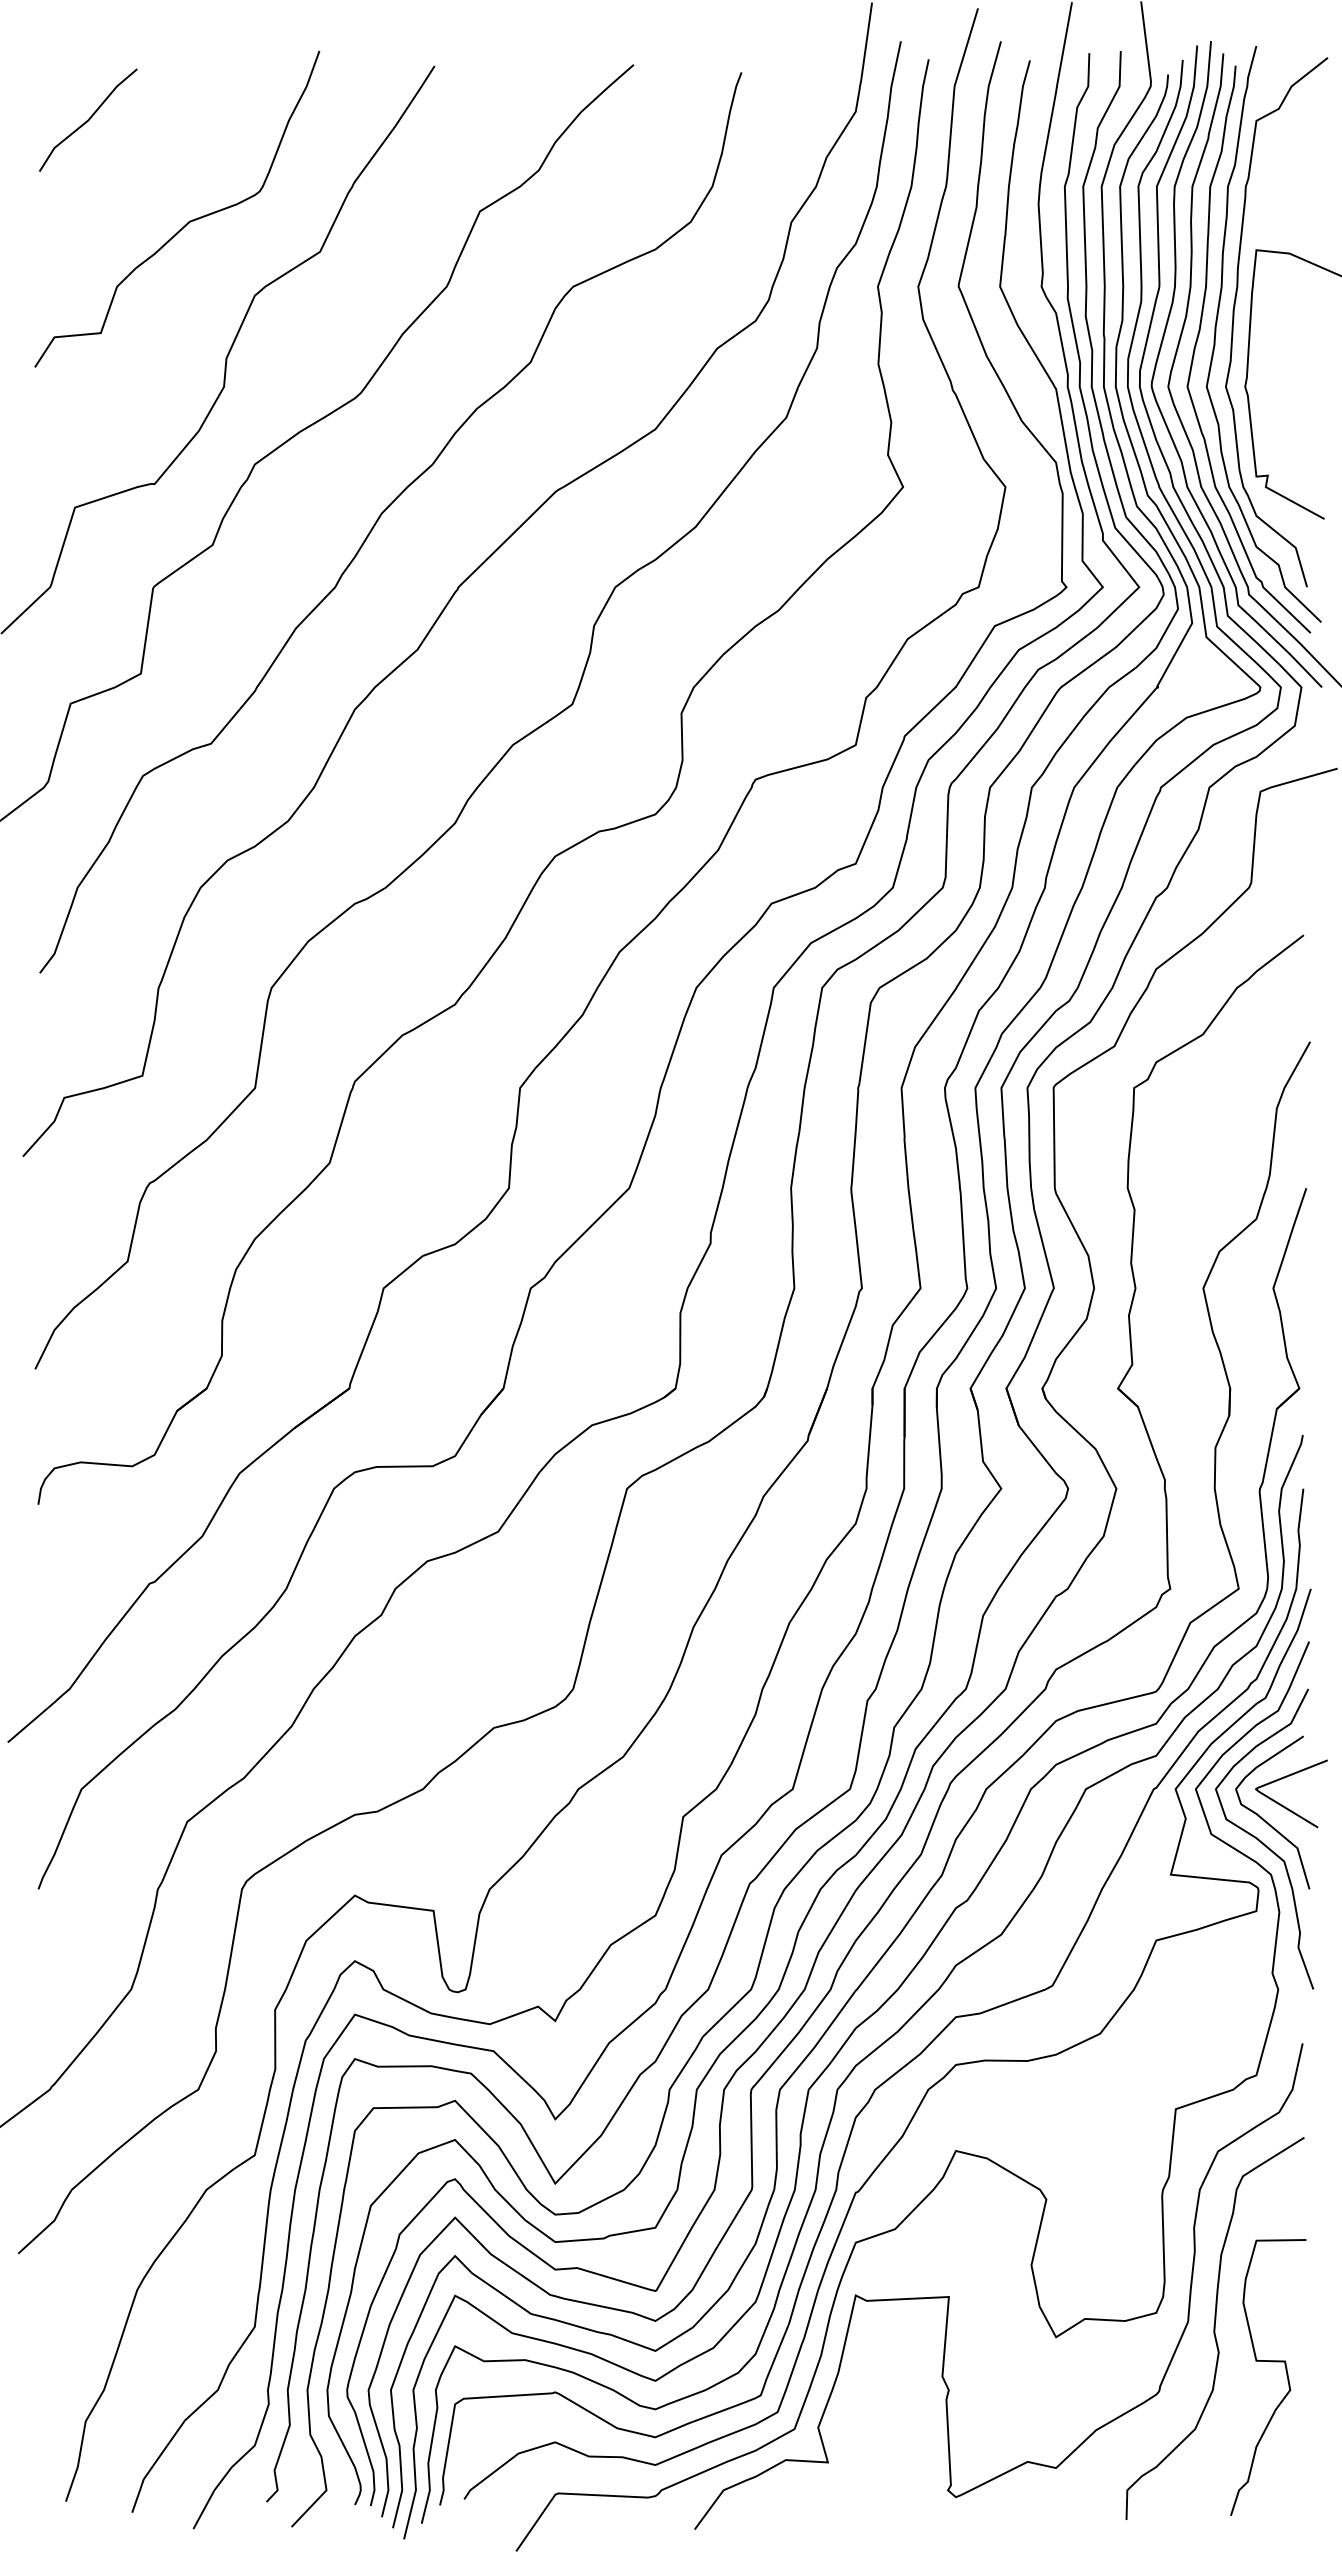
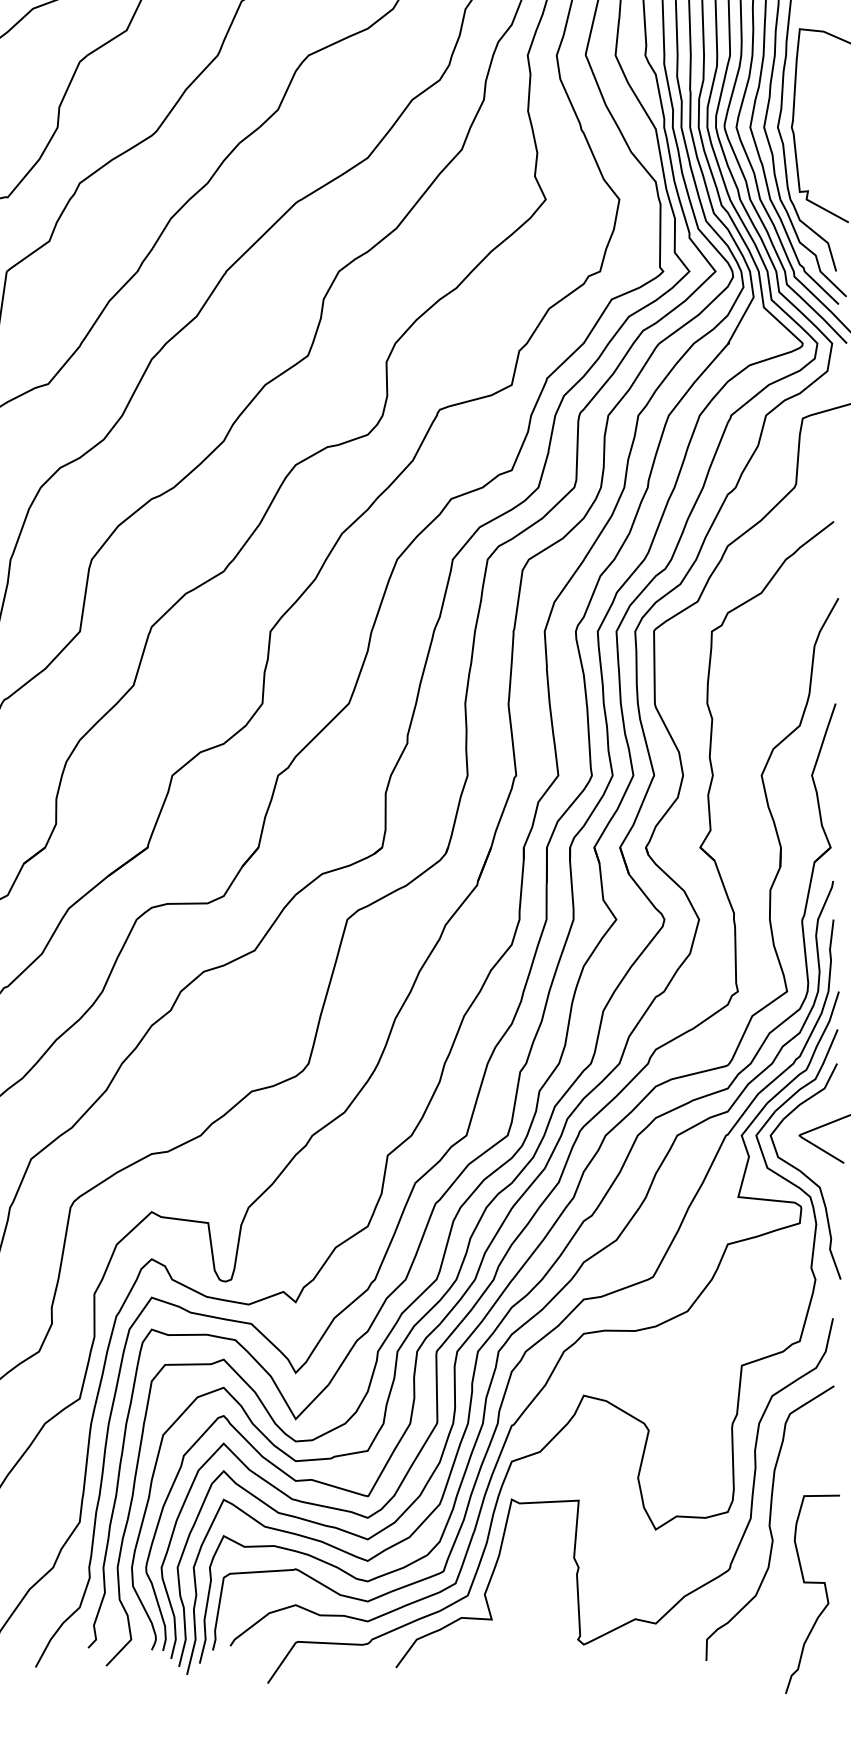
curve: (1267, 1821) -> (807, 1158), removed
curve: (1271, 2362) -> (814, 1583), moved

